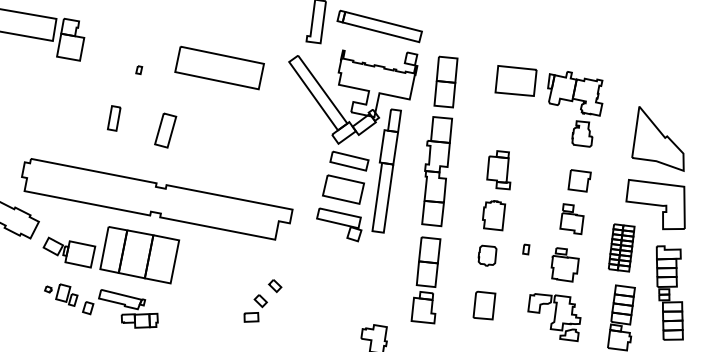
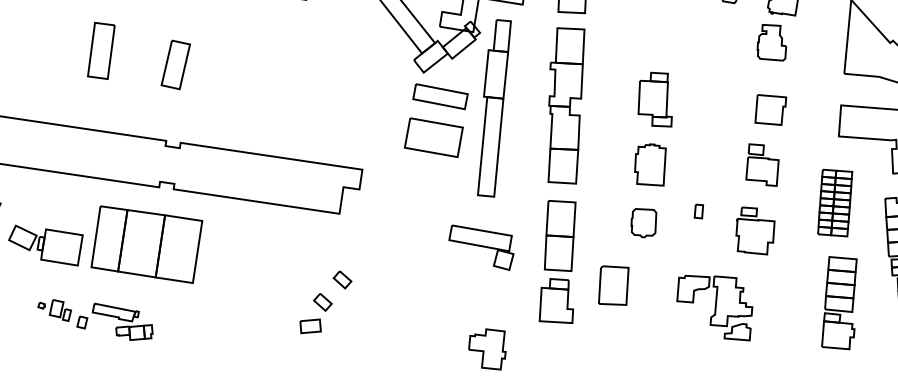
part: (114, 118) -> (101, 51), size x1.6
part: (339, 224) -> (481, 247), moved
part: (101, 305) -> (95, 319), size x0.7
part: (484, 305) -> (613, 285), moved
part: (554, 317) -> (715, 308), moved

